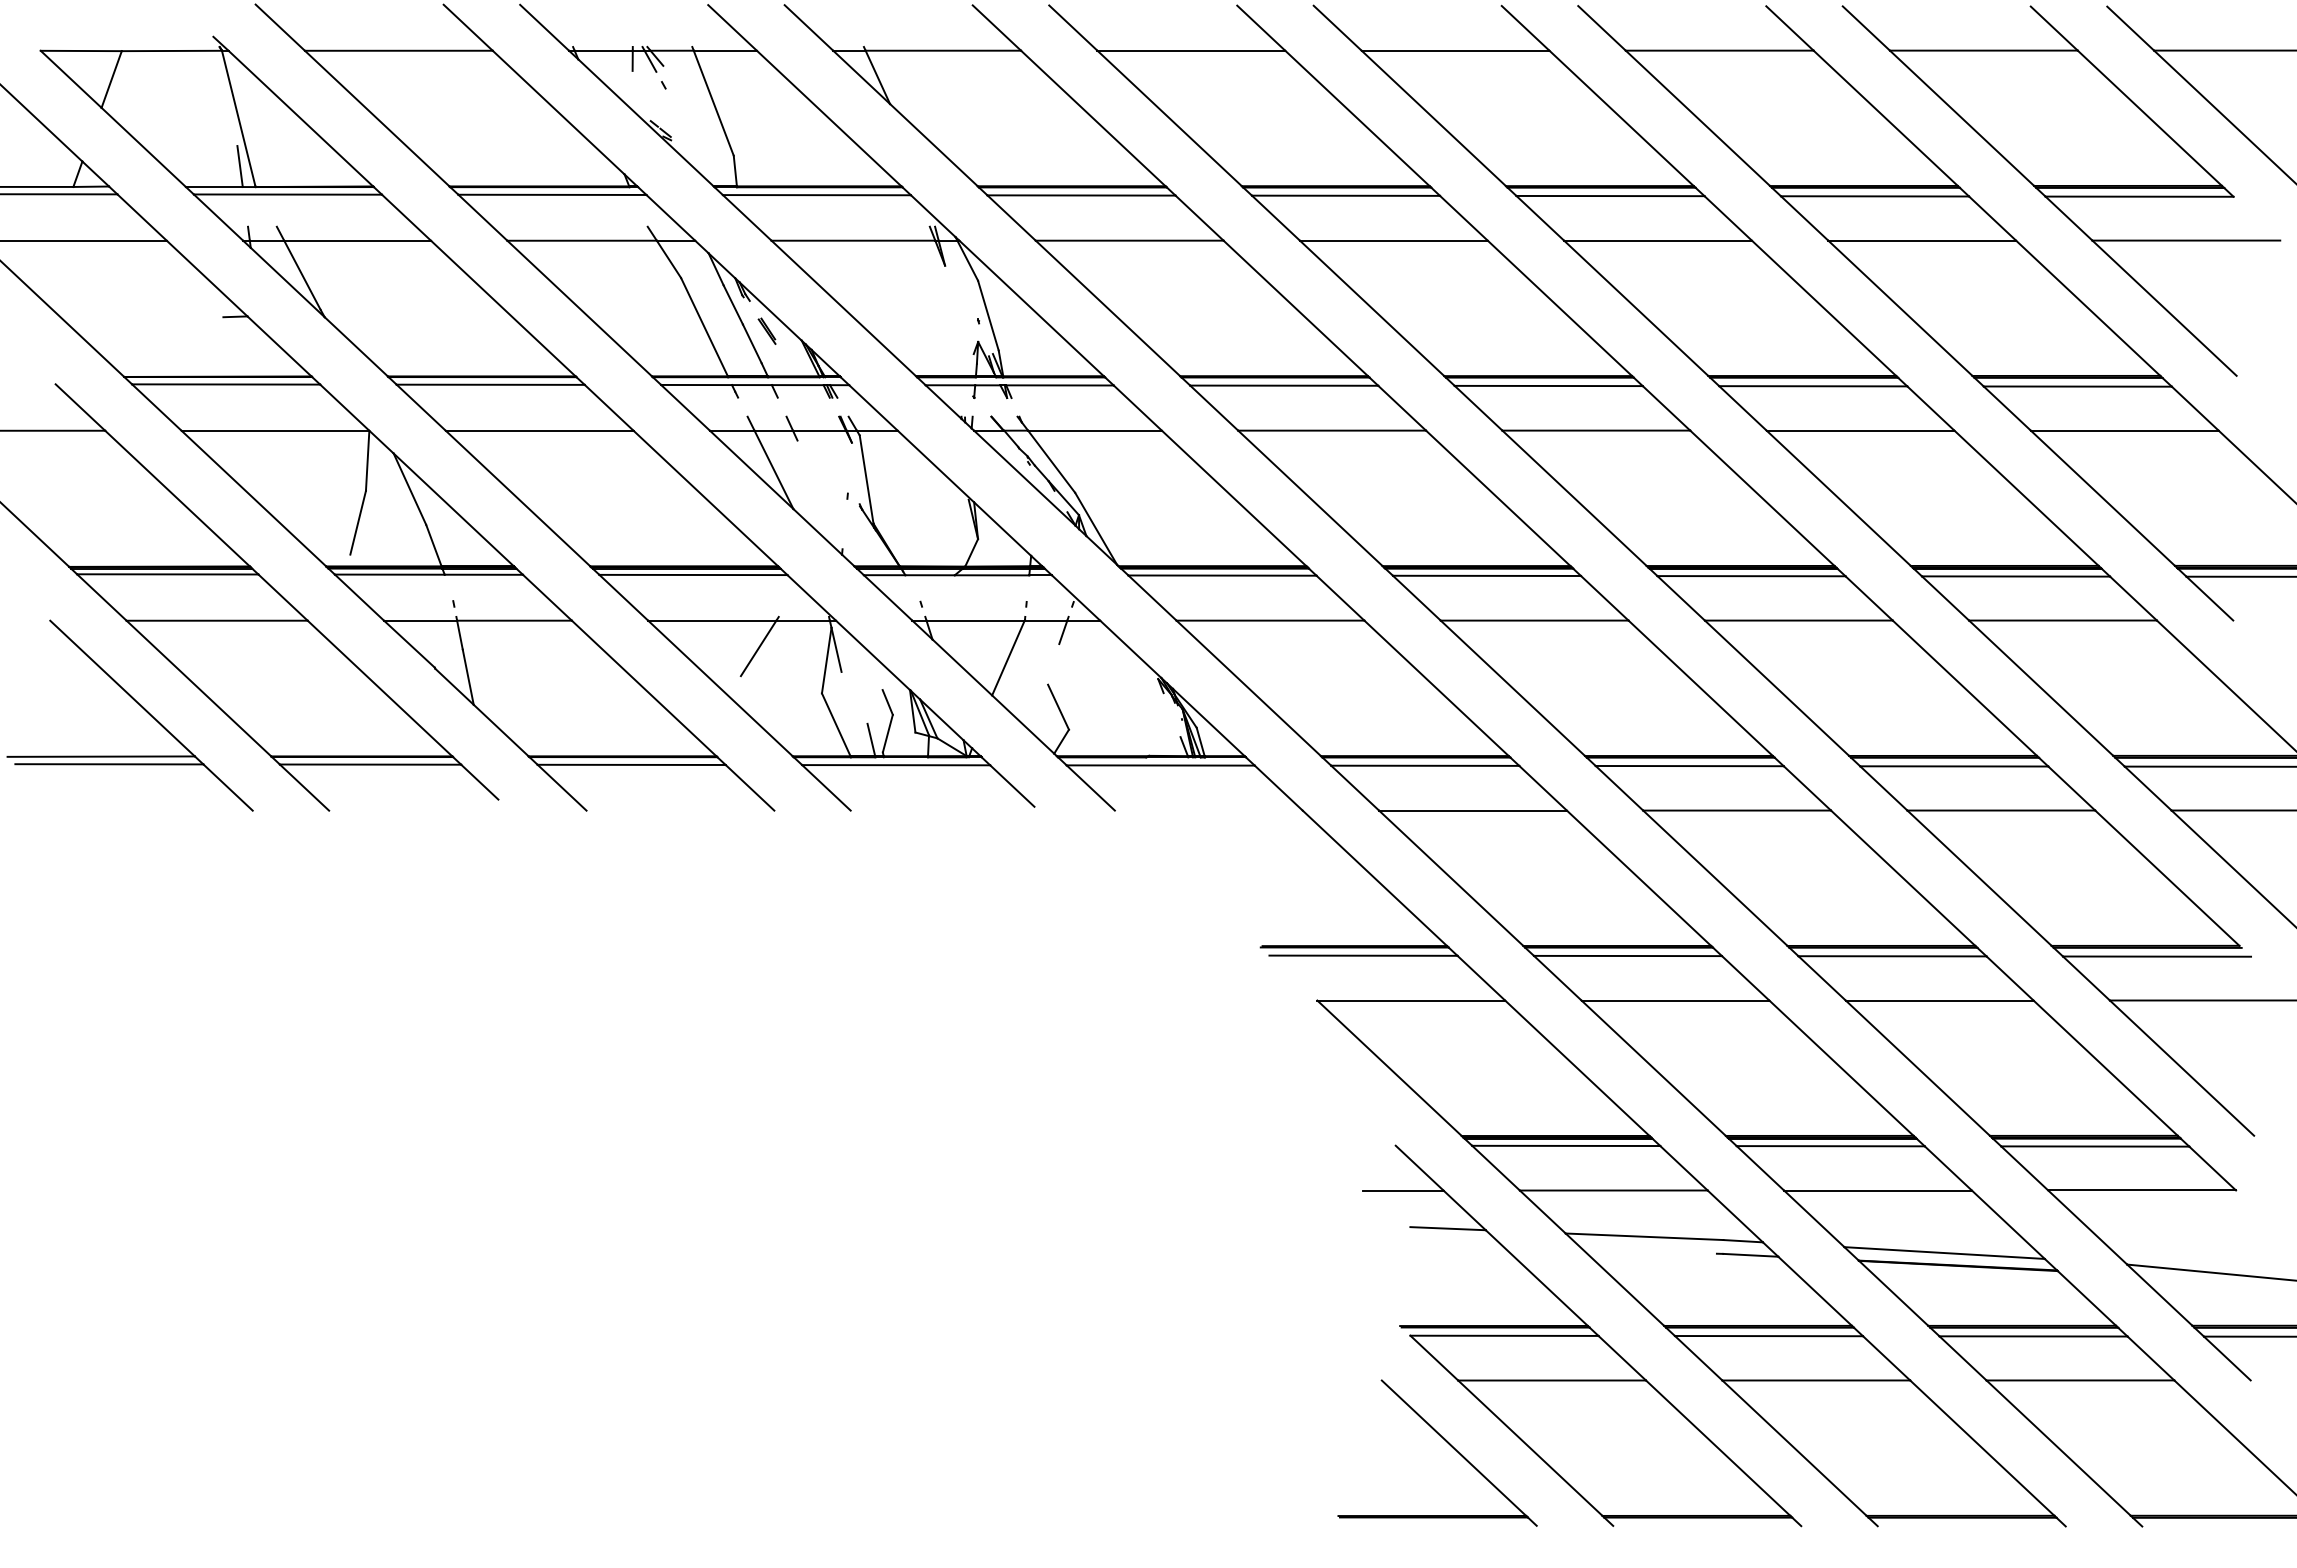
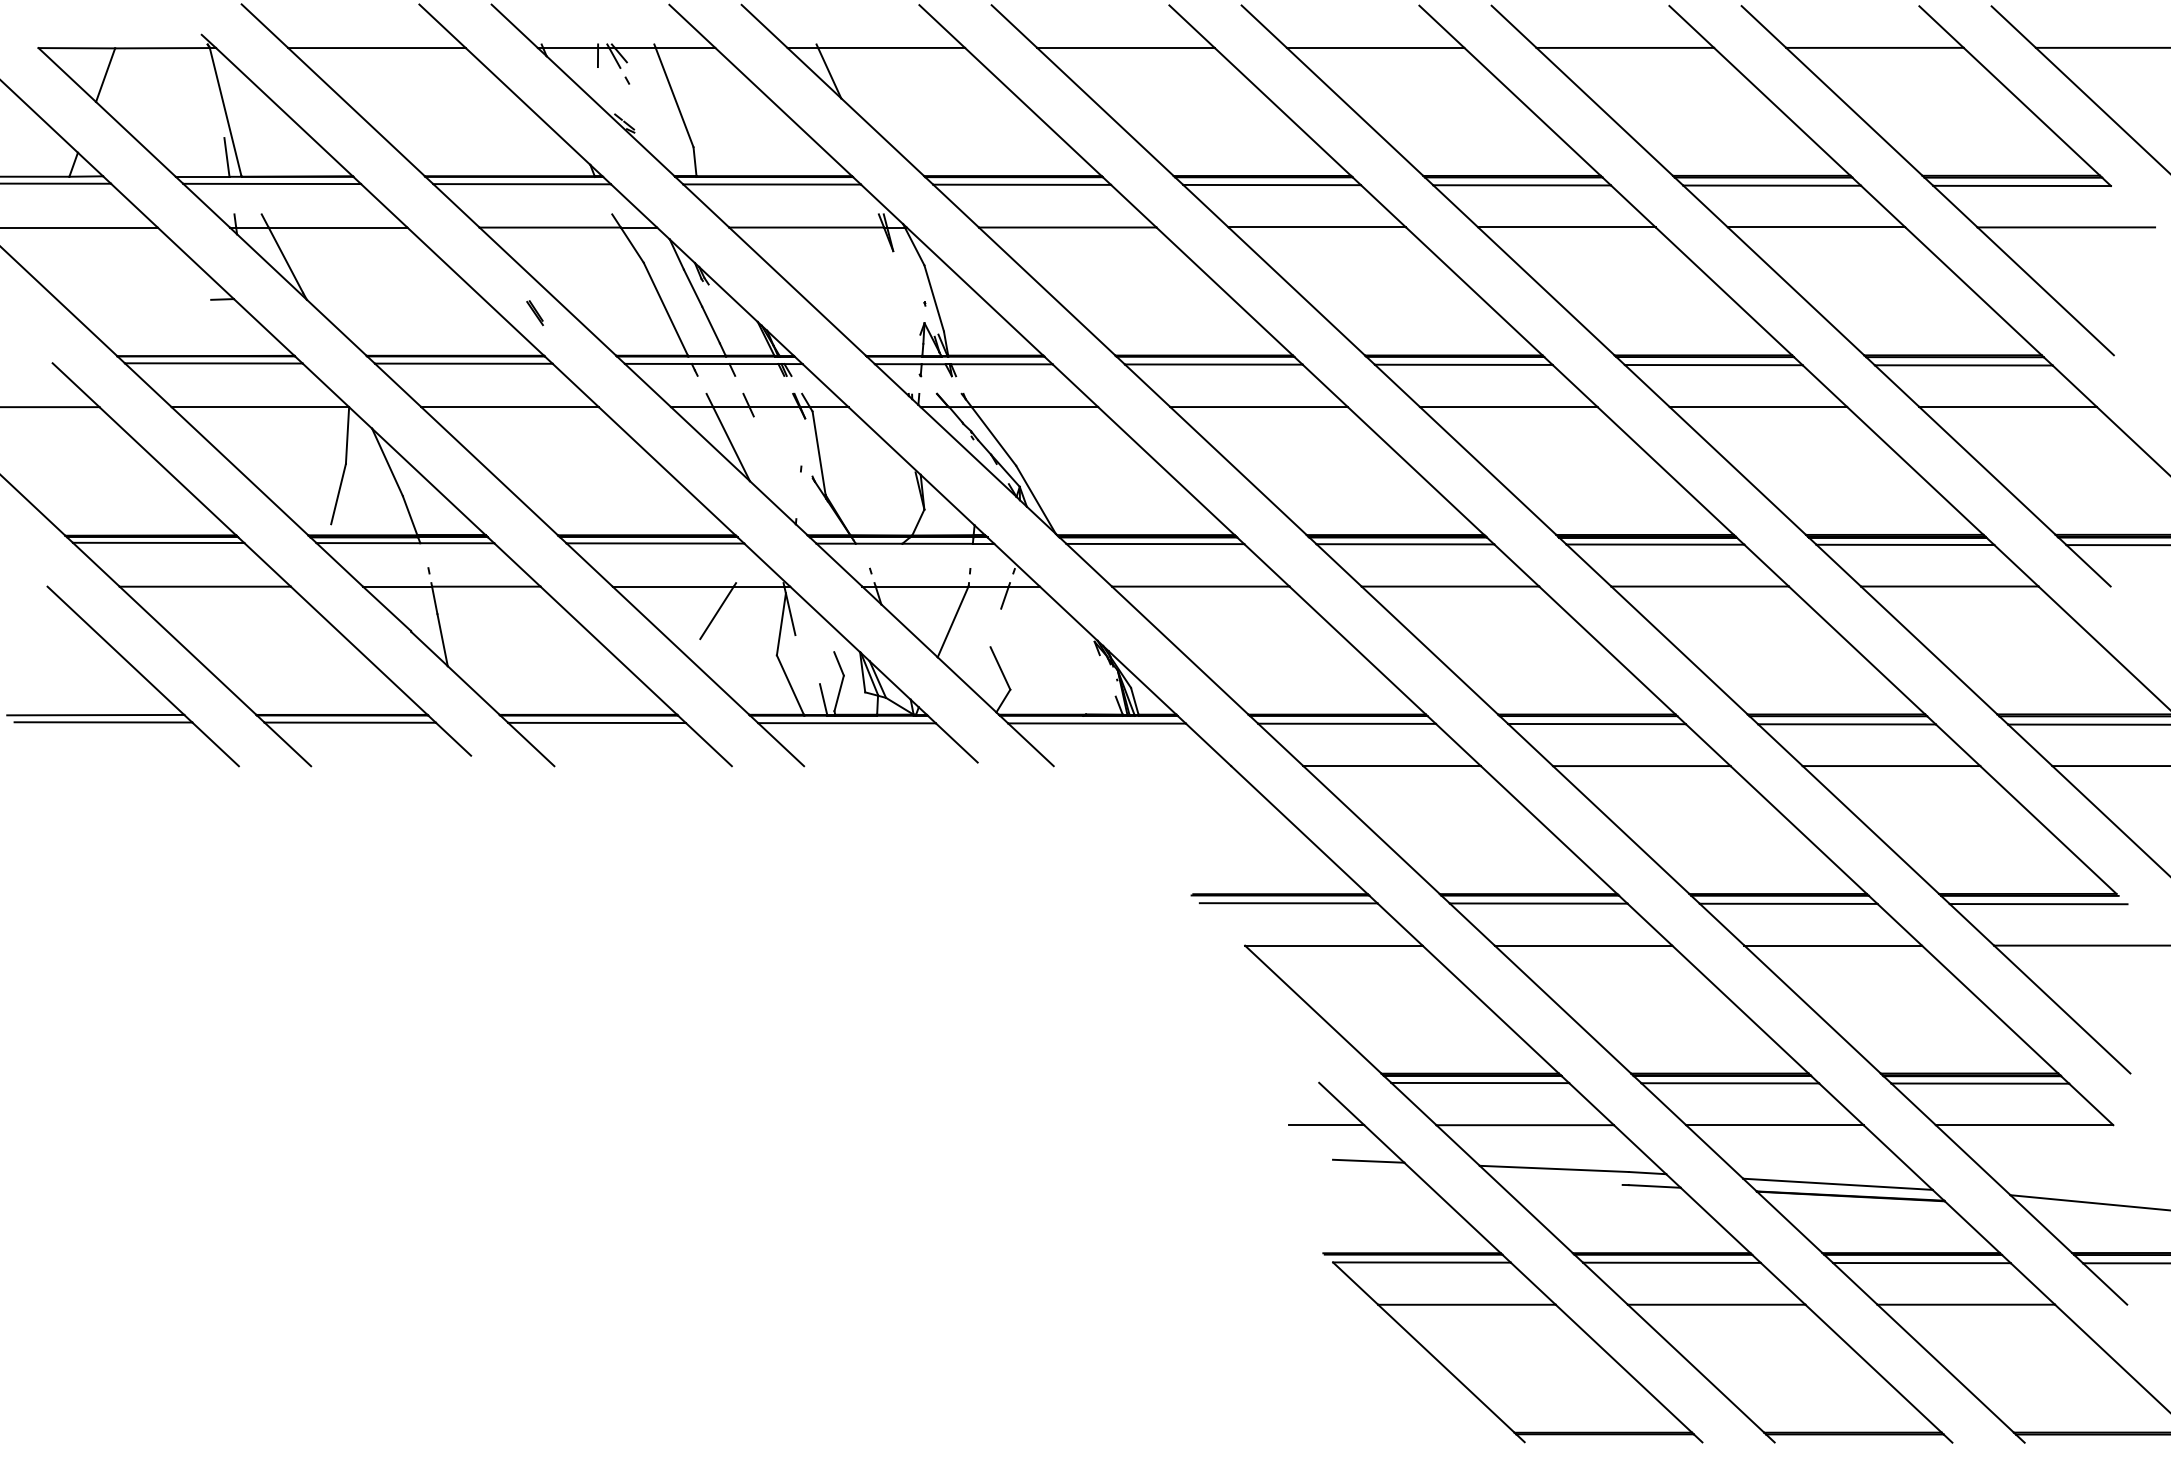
part: (766, 330) -> (534, 312), moved
part: (1446, 1442) -> (1367, 1363), removed

